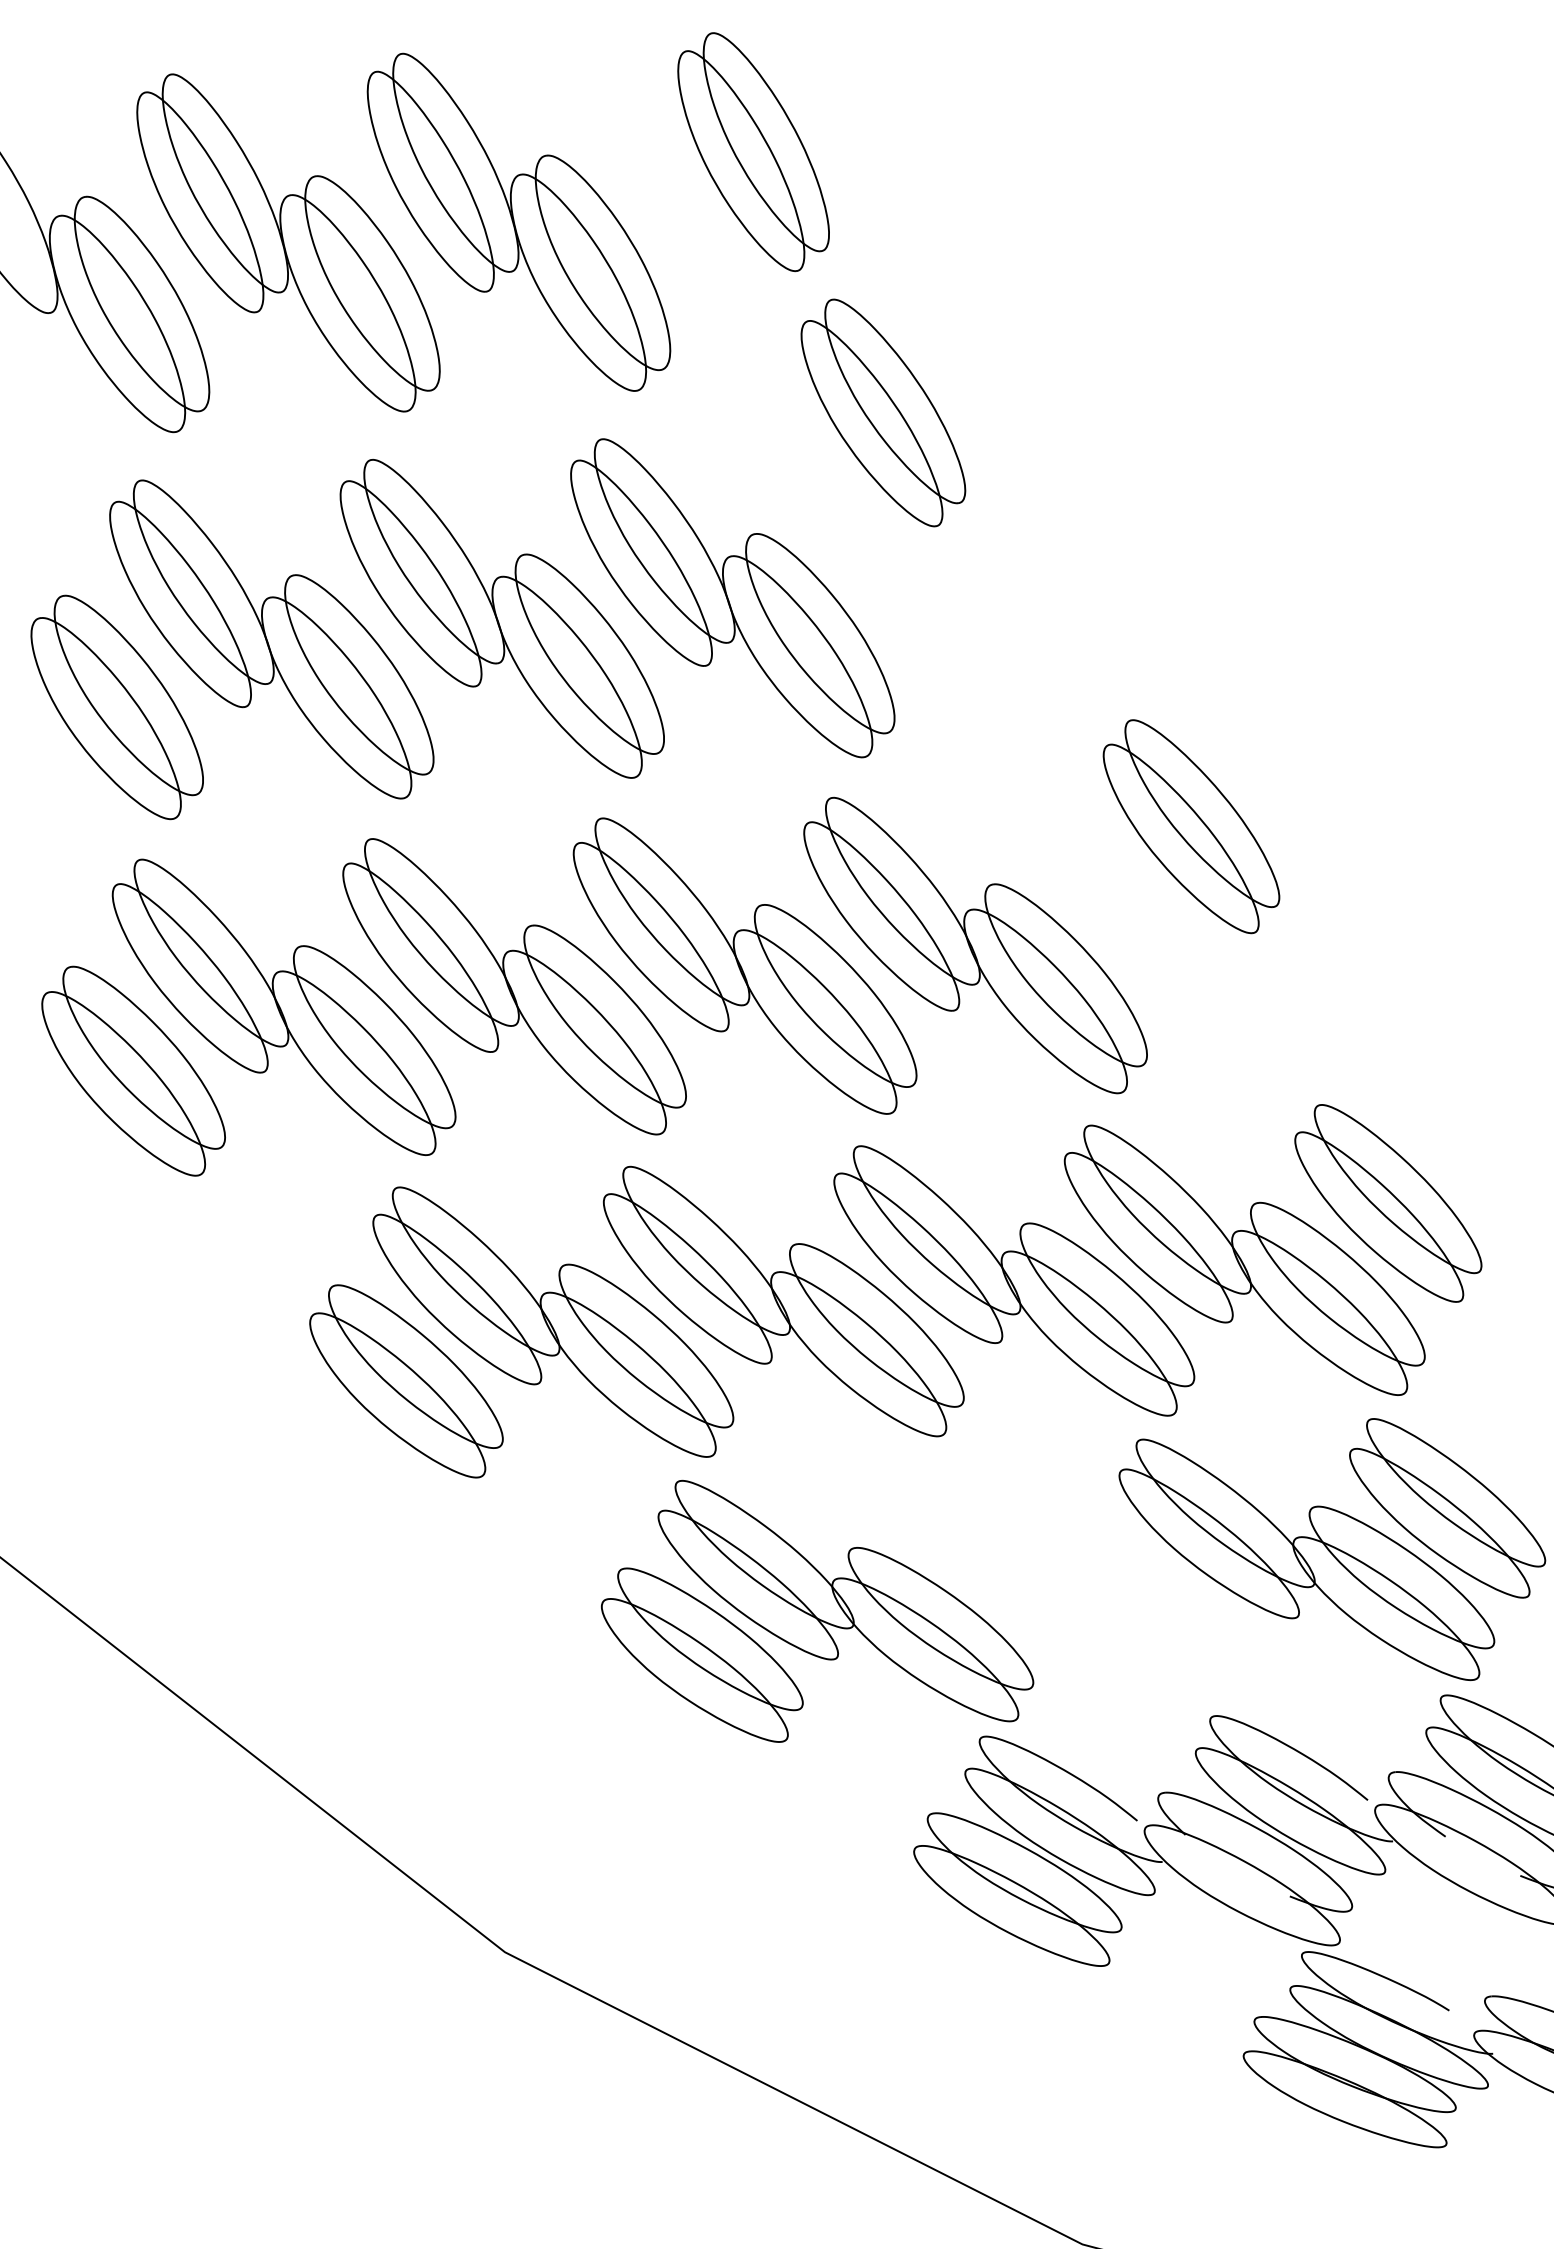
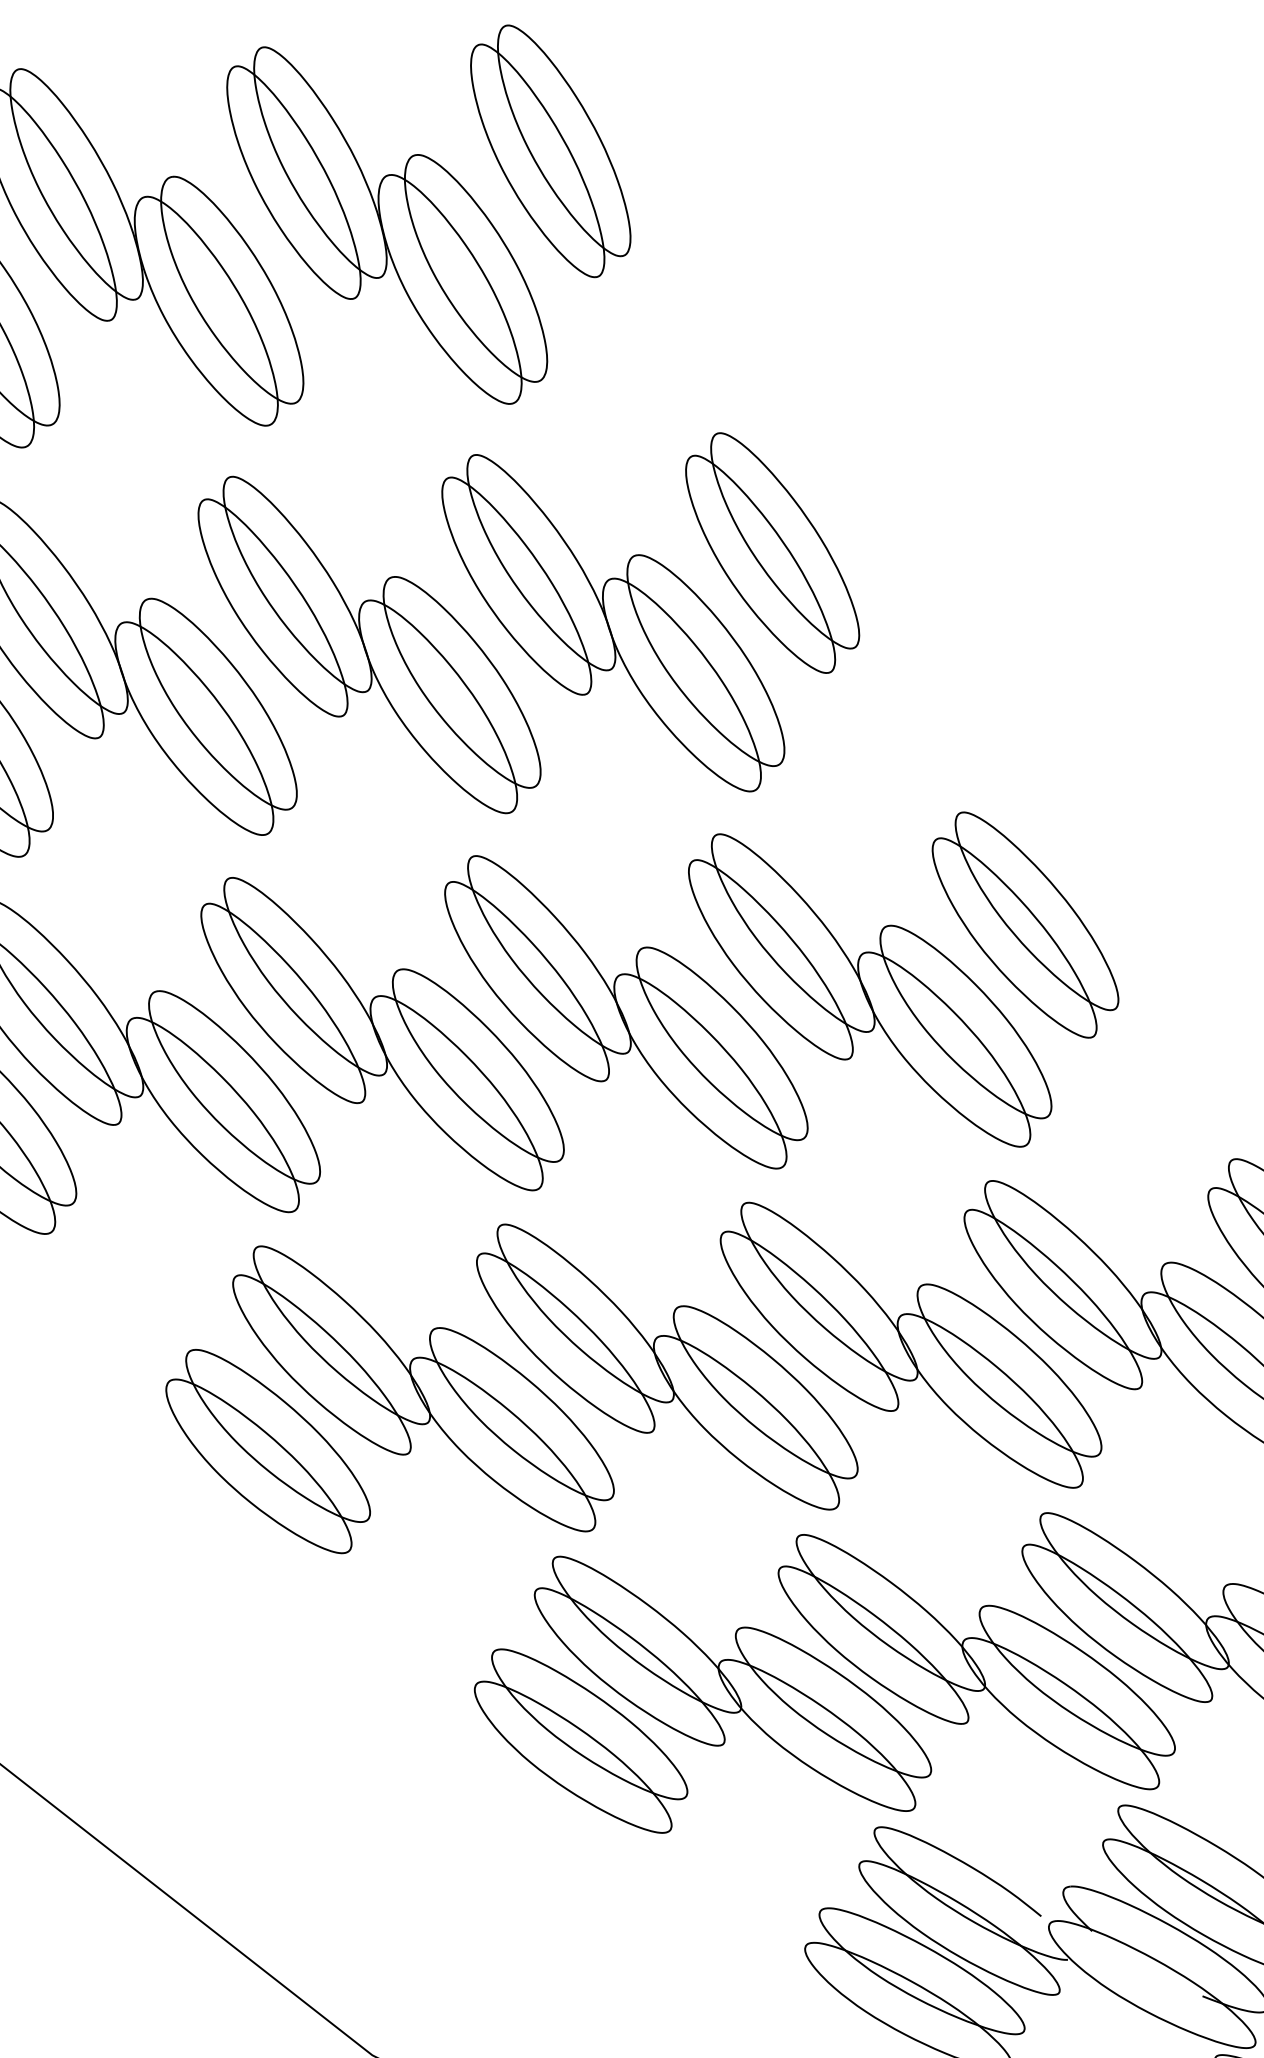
part: (753, 152) -> (550, 151), moved
part: (883, 412) -> (772, 552), moved
part: (1191, 826) -> (1025, 924), moved
part: (1076, 1580) -> (976, 1662), added

